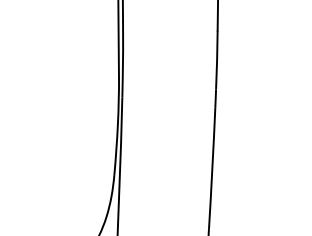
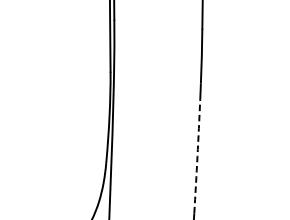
arc: (212, 168) -> (197, 156), solid -> dashed

